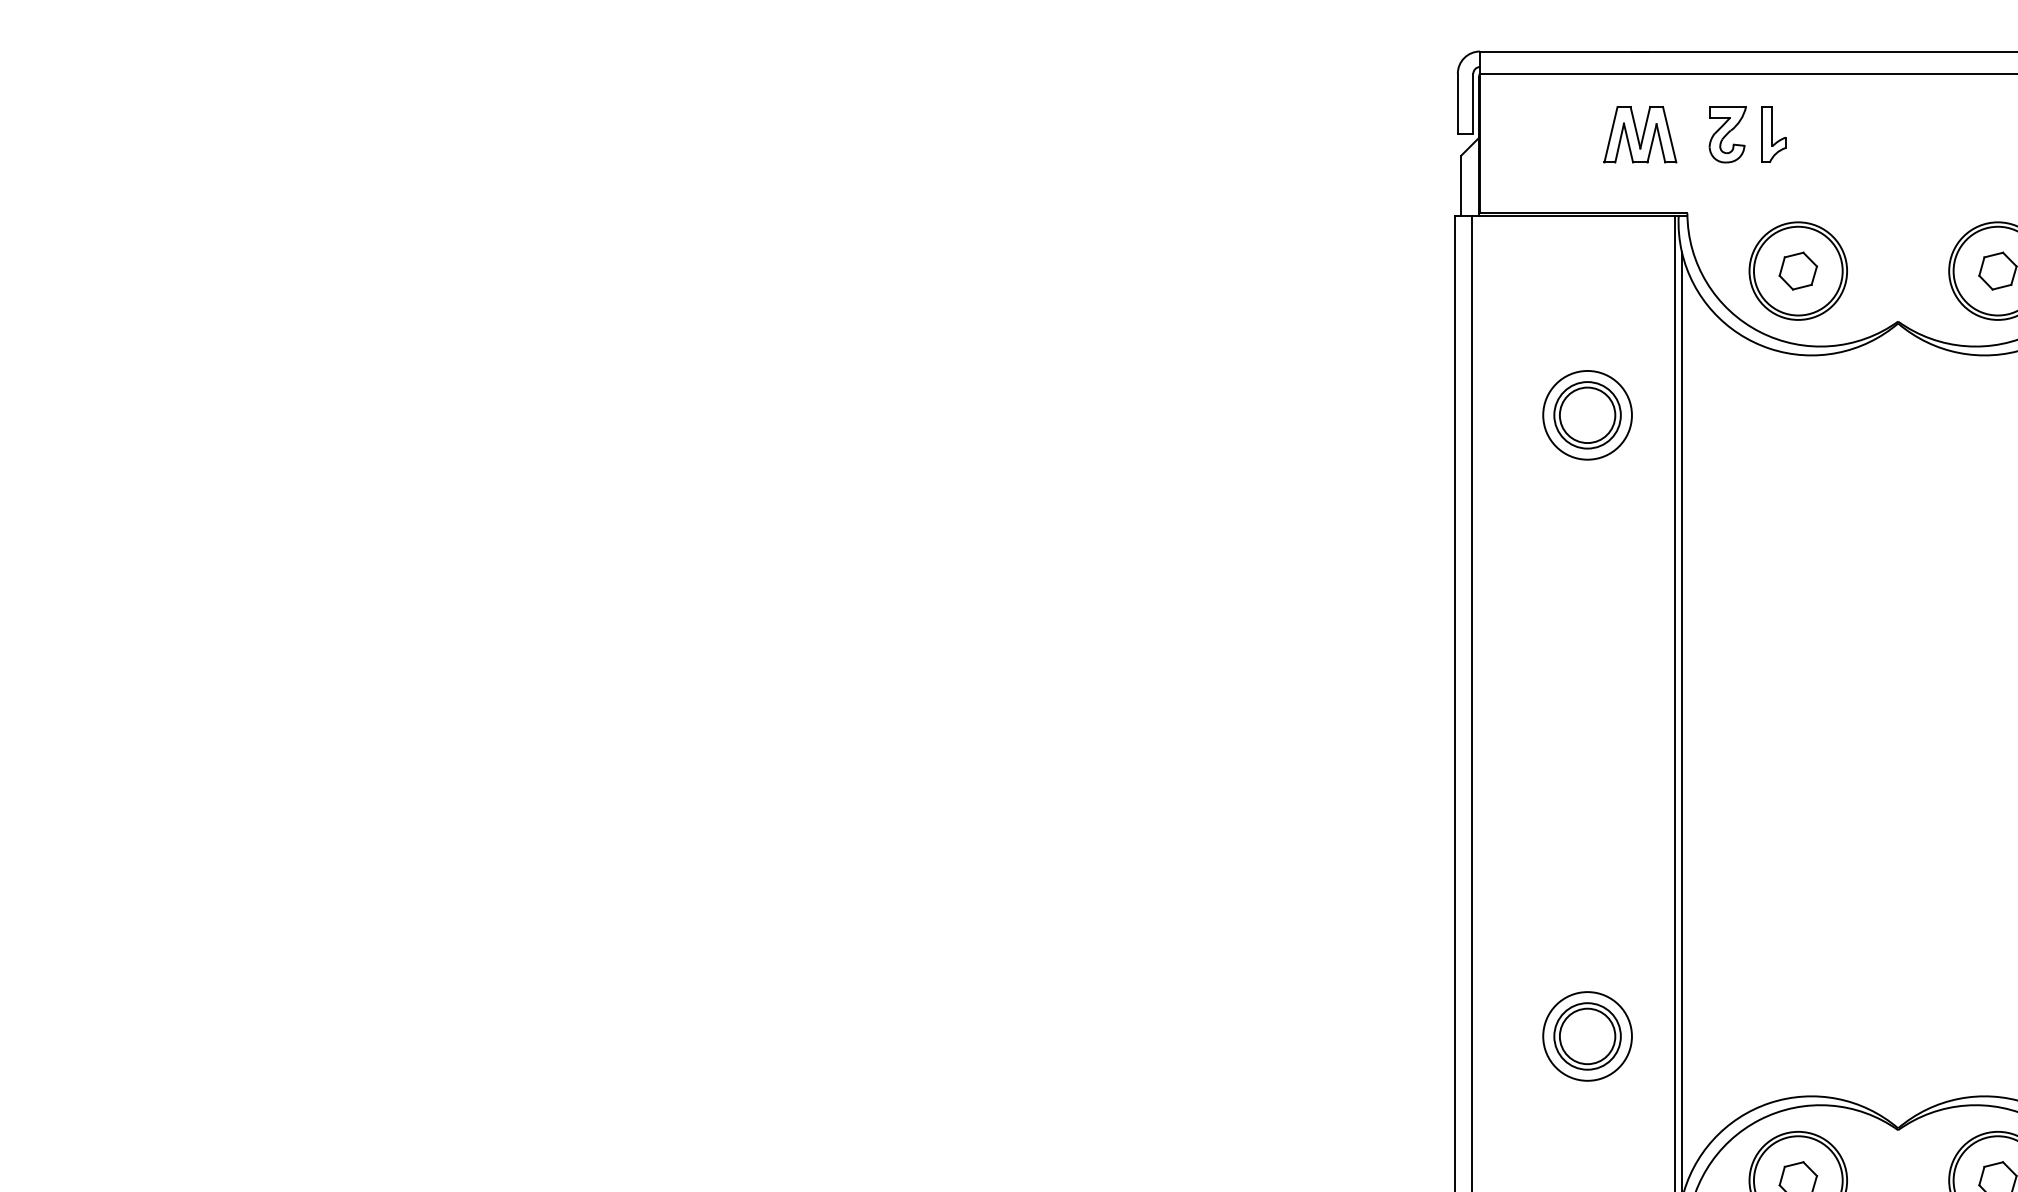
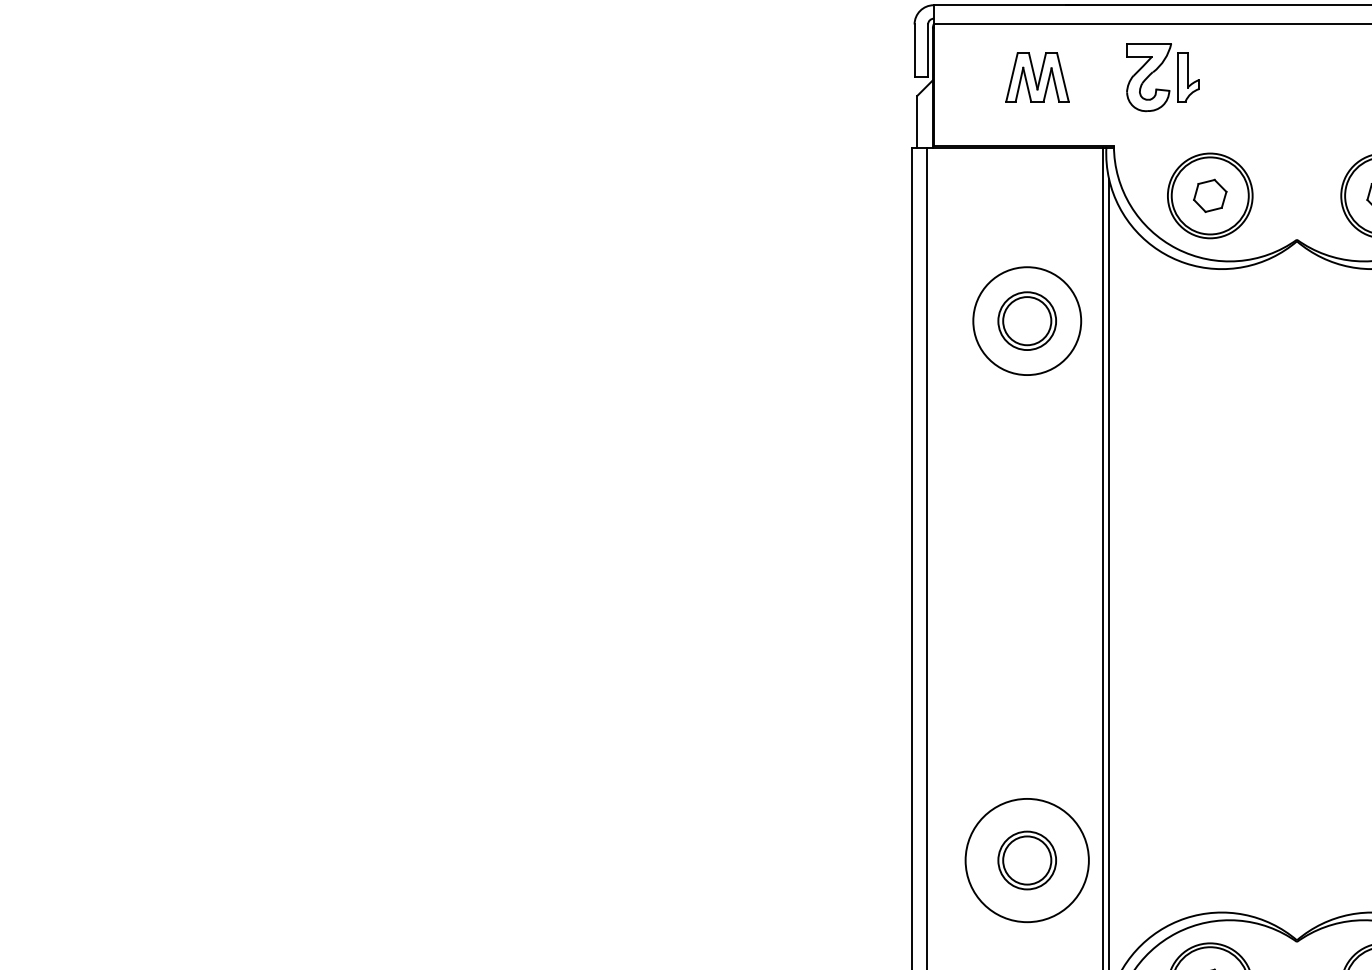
part: (1640, 134) -> (1037, 77), moved
part: (1727, 134) -> (1148, 77), size x1.4
circle: (1587, 414) -> (1027, 320), size x1.4
circle: (1587, 1036) -> (1027, 860), size x1.6

